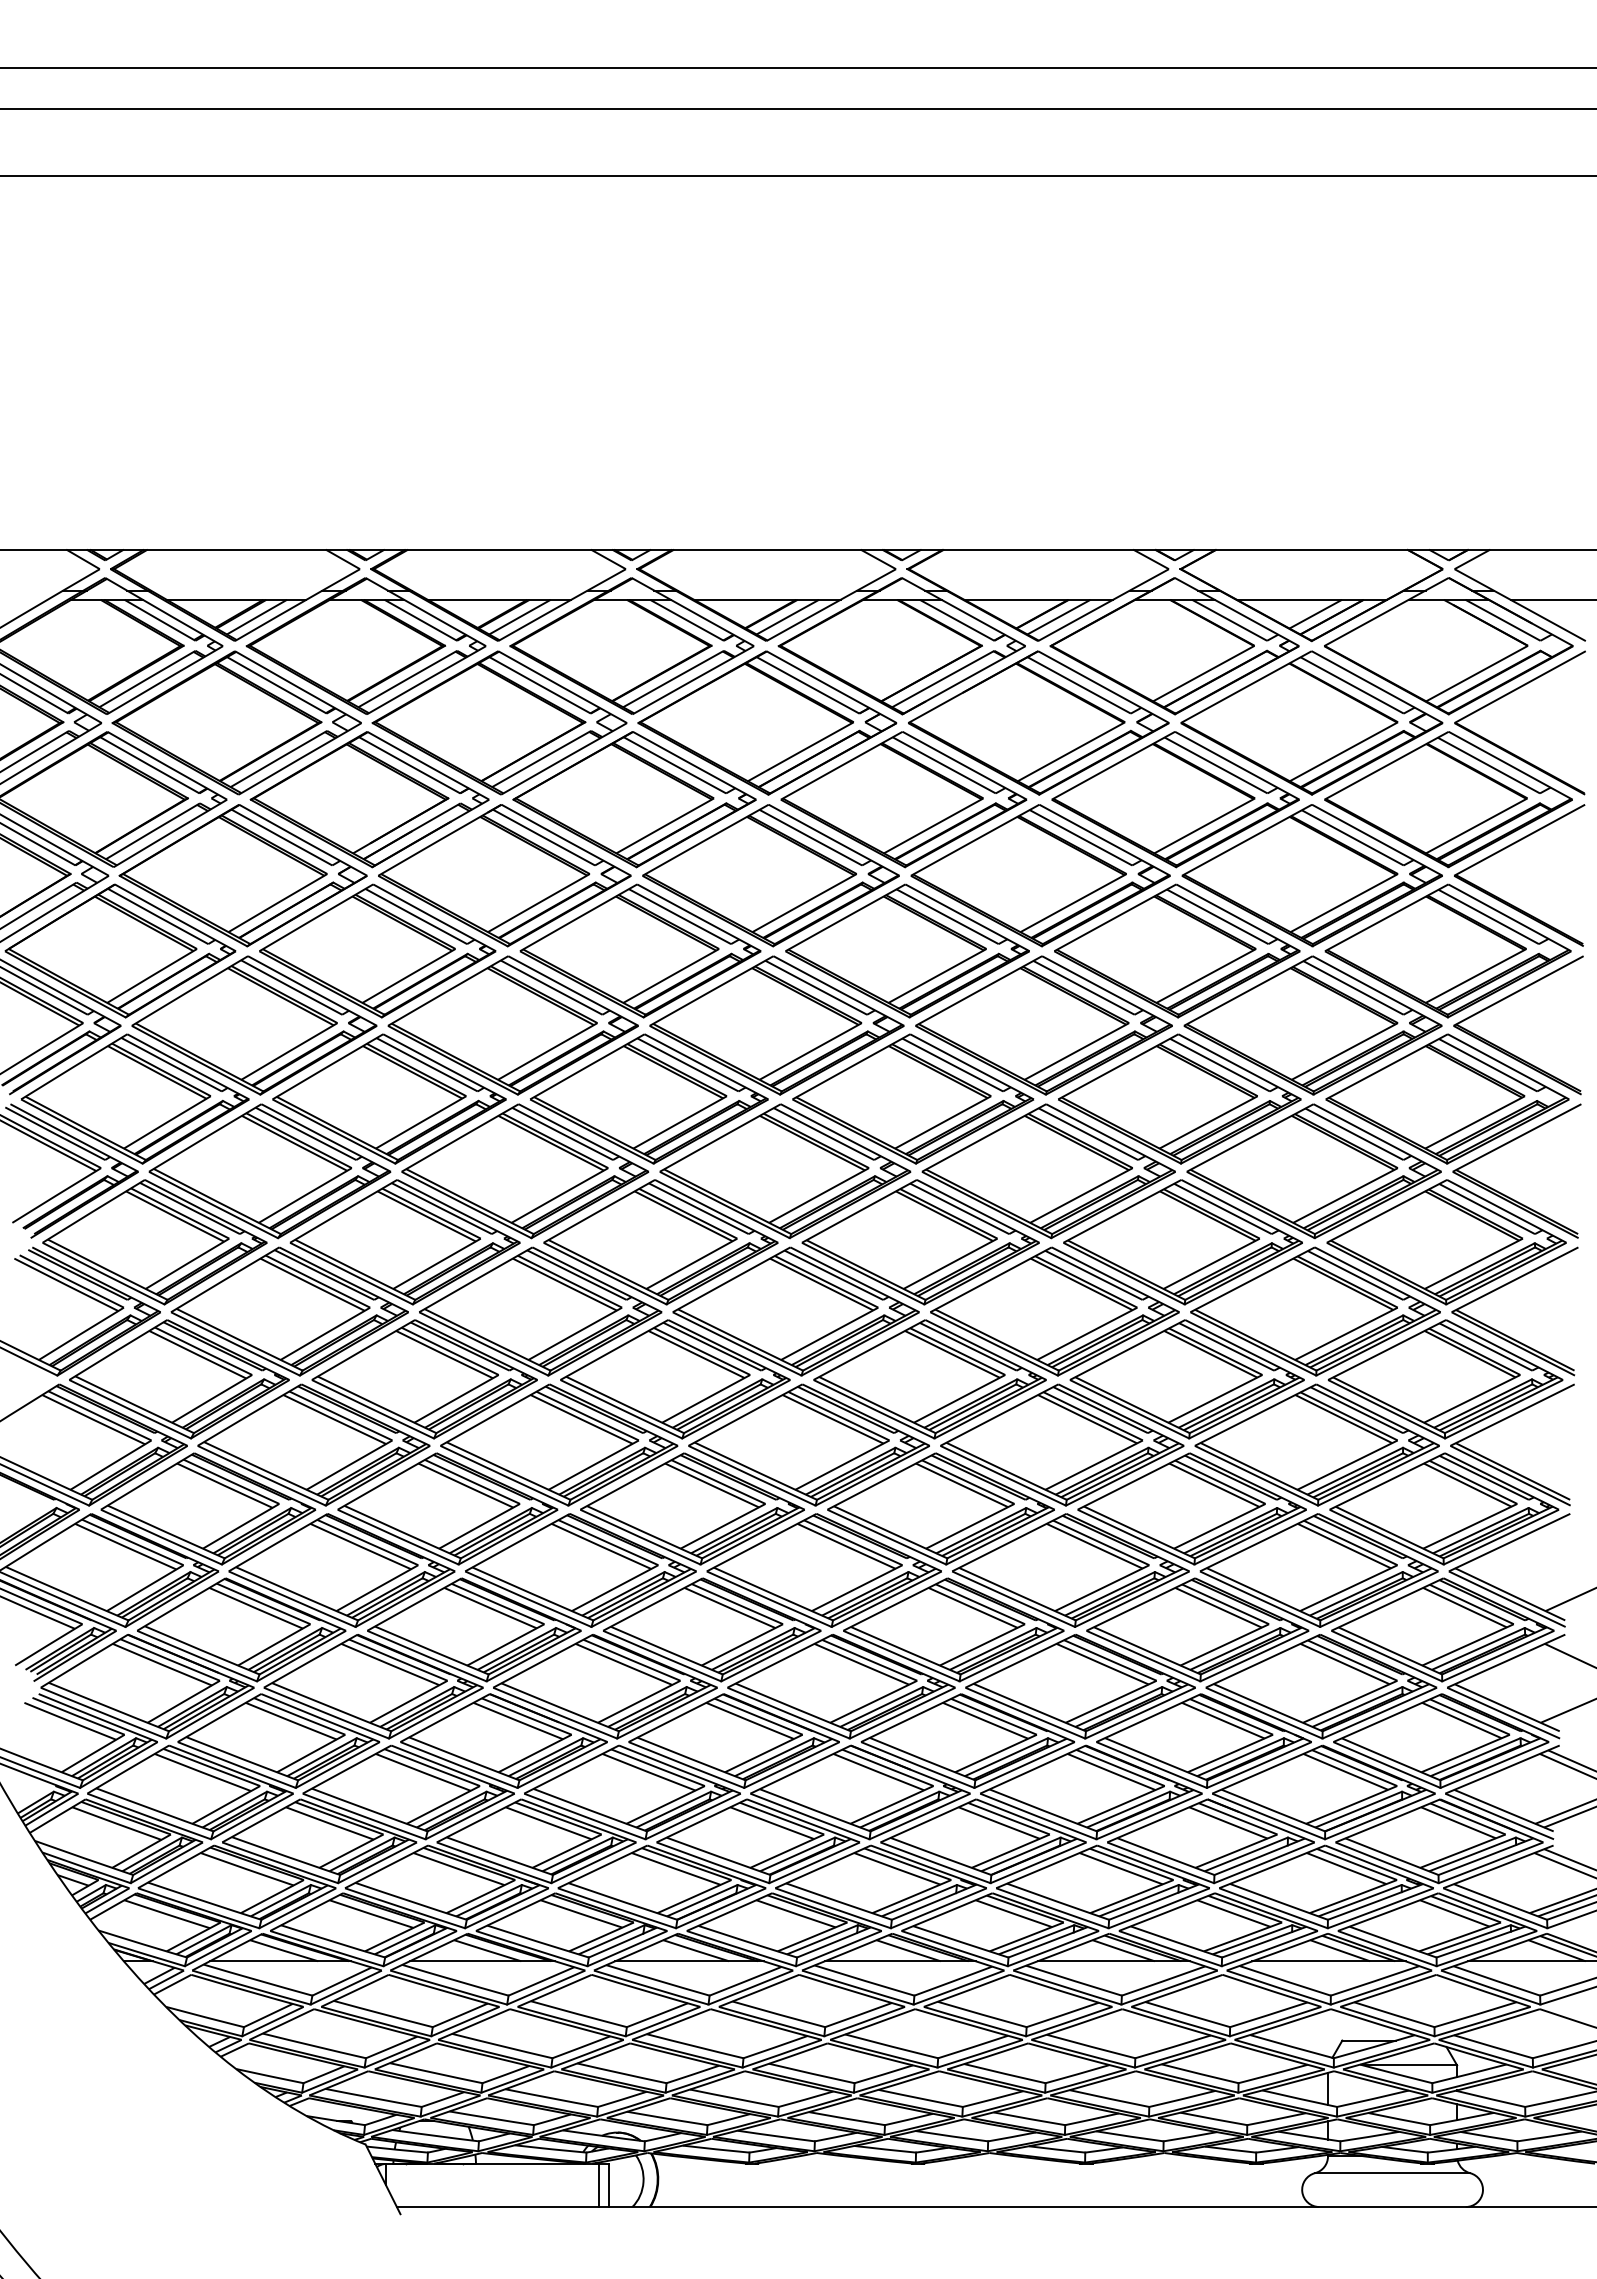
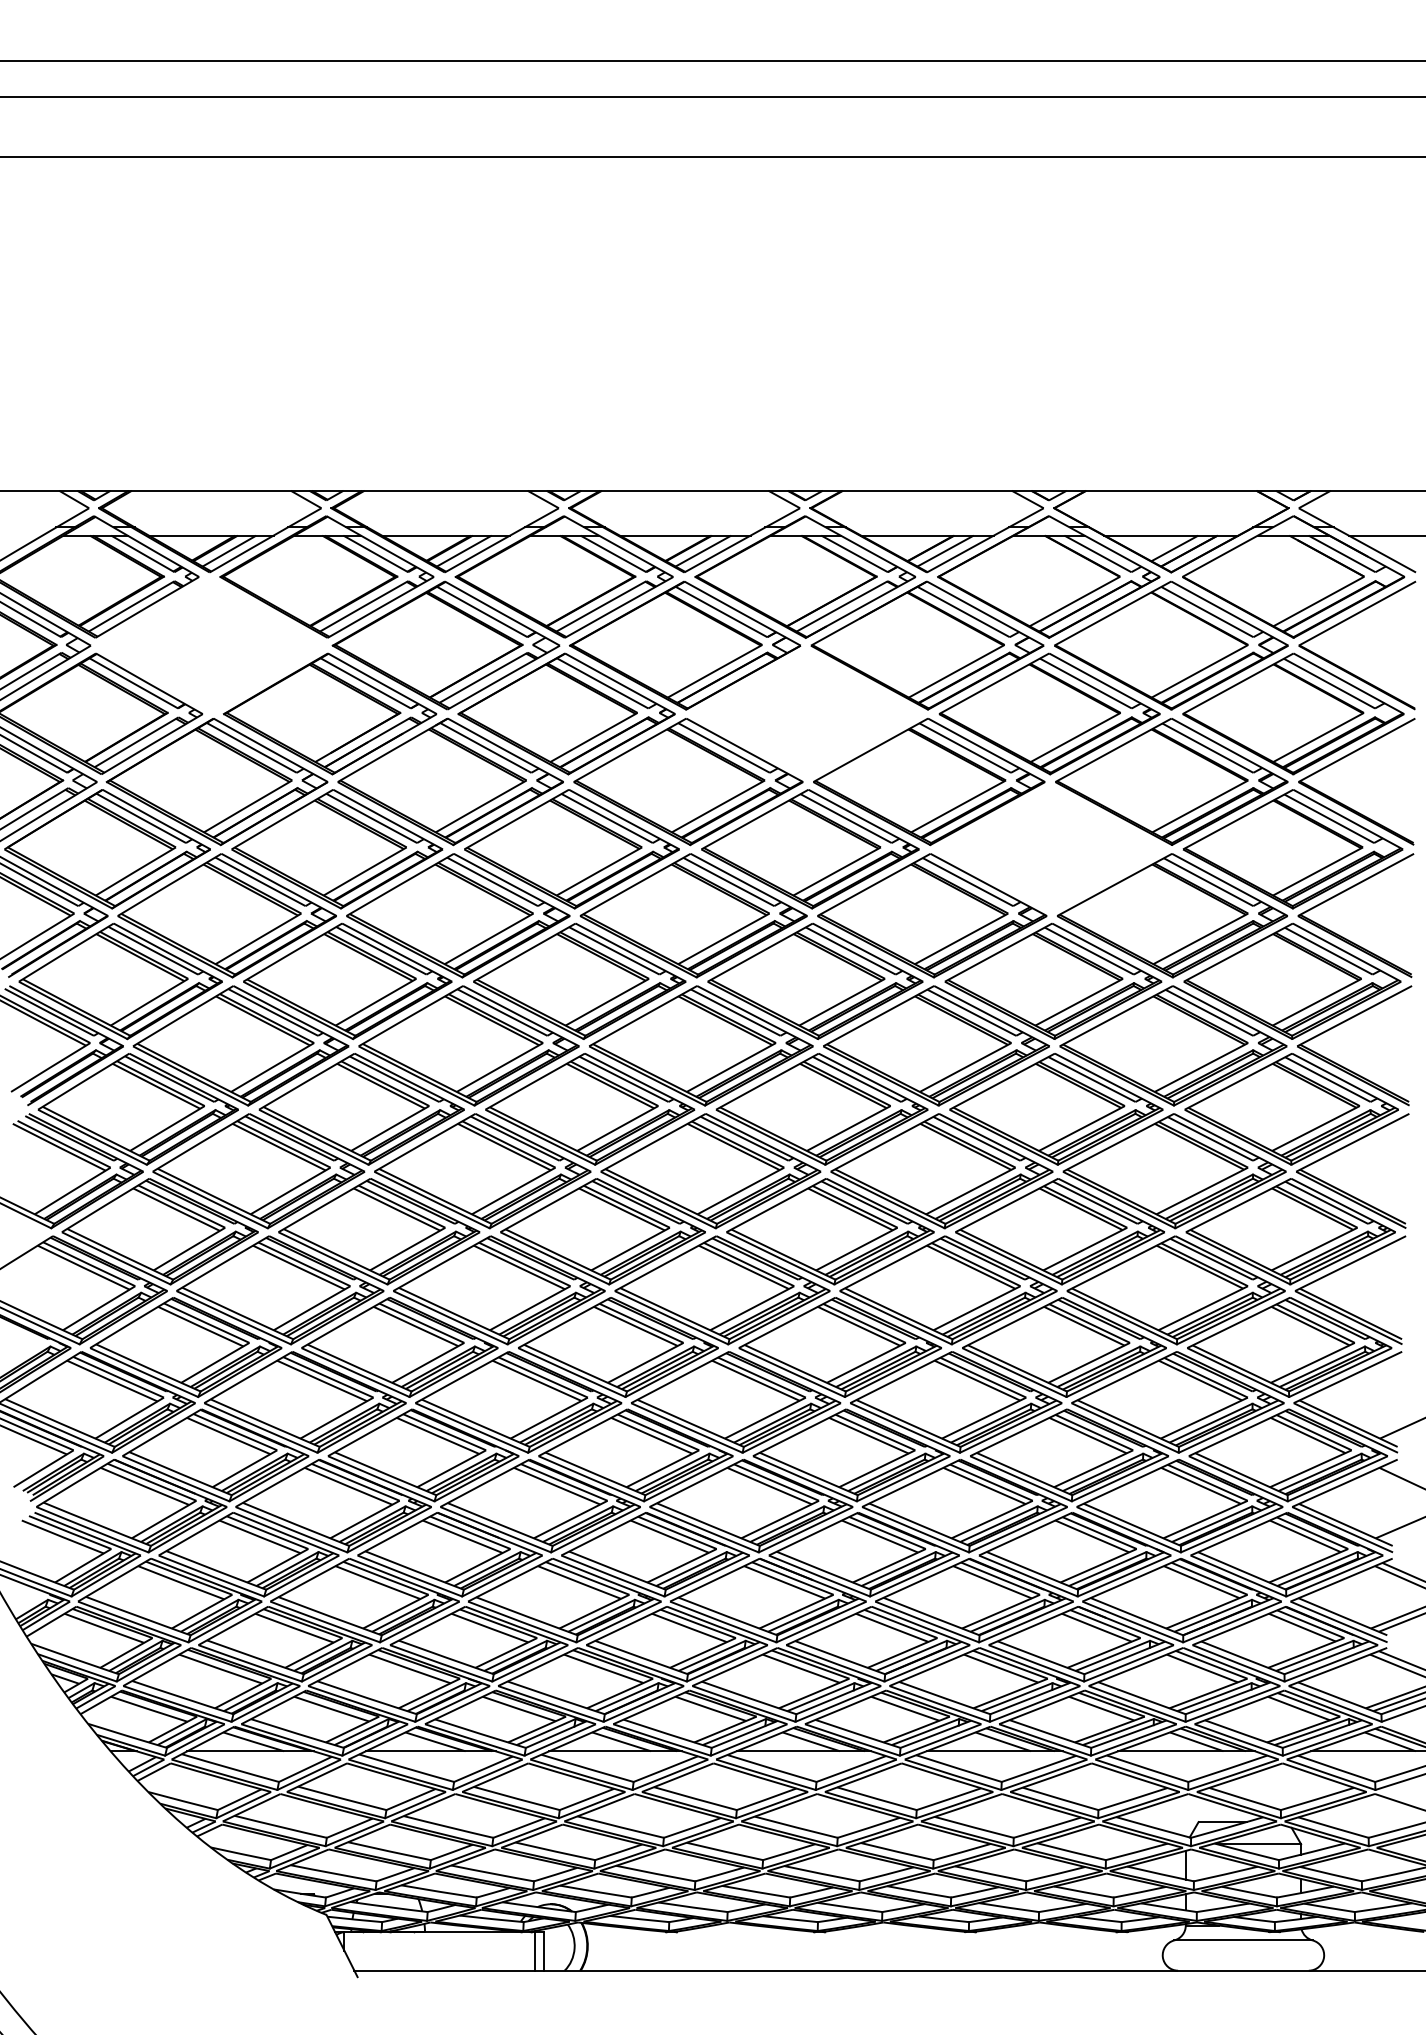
part: (236, 722) -> (211, 645), removed
part: (903, 799) -> (806, 713), removed
part: (1177, 950) -> (1051, 848), removed

